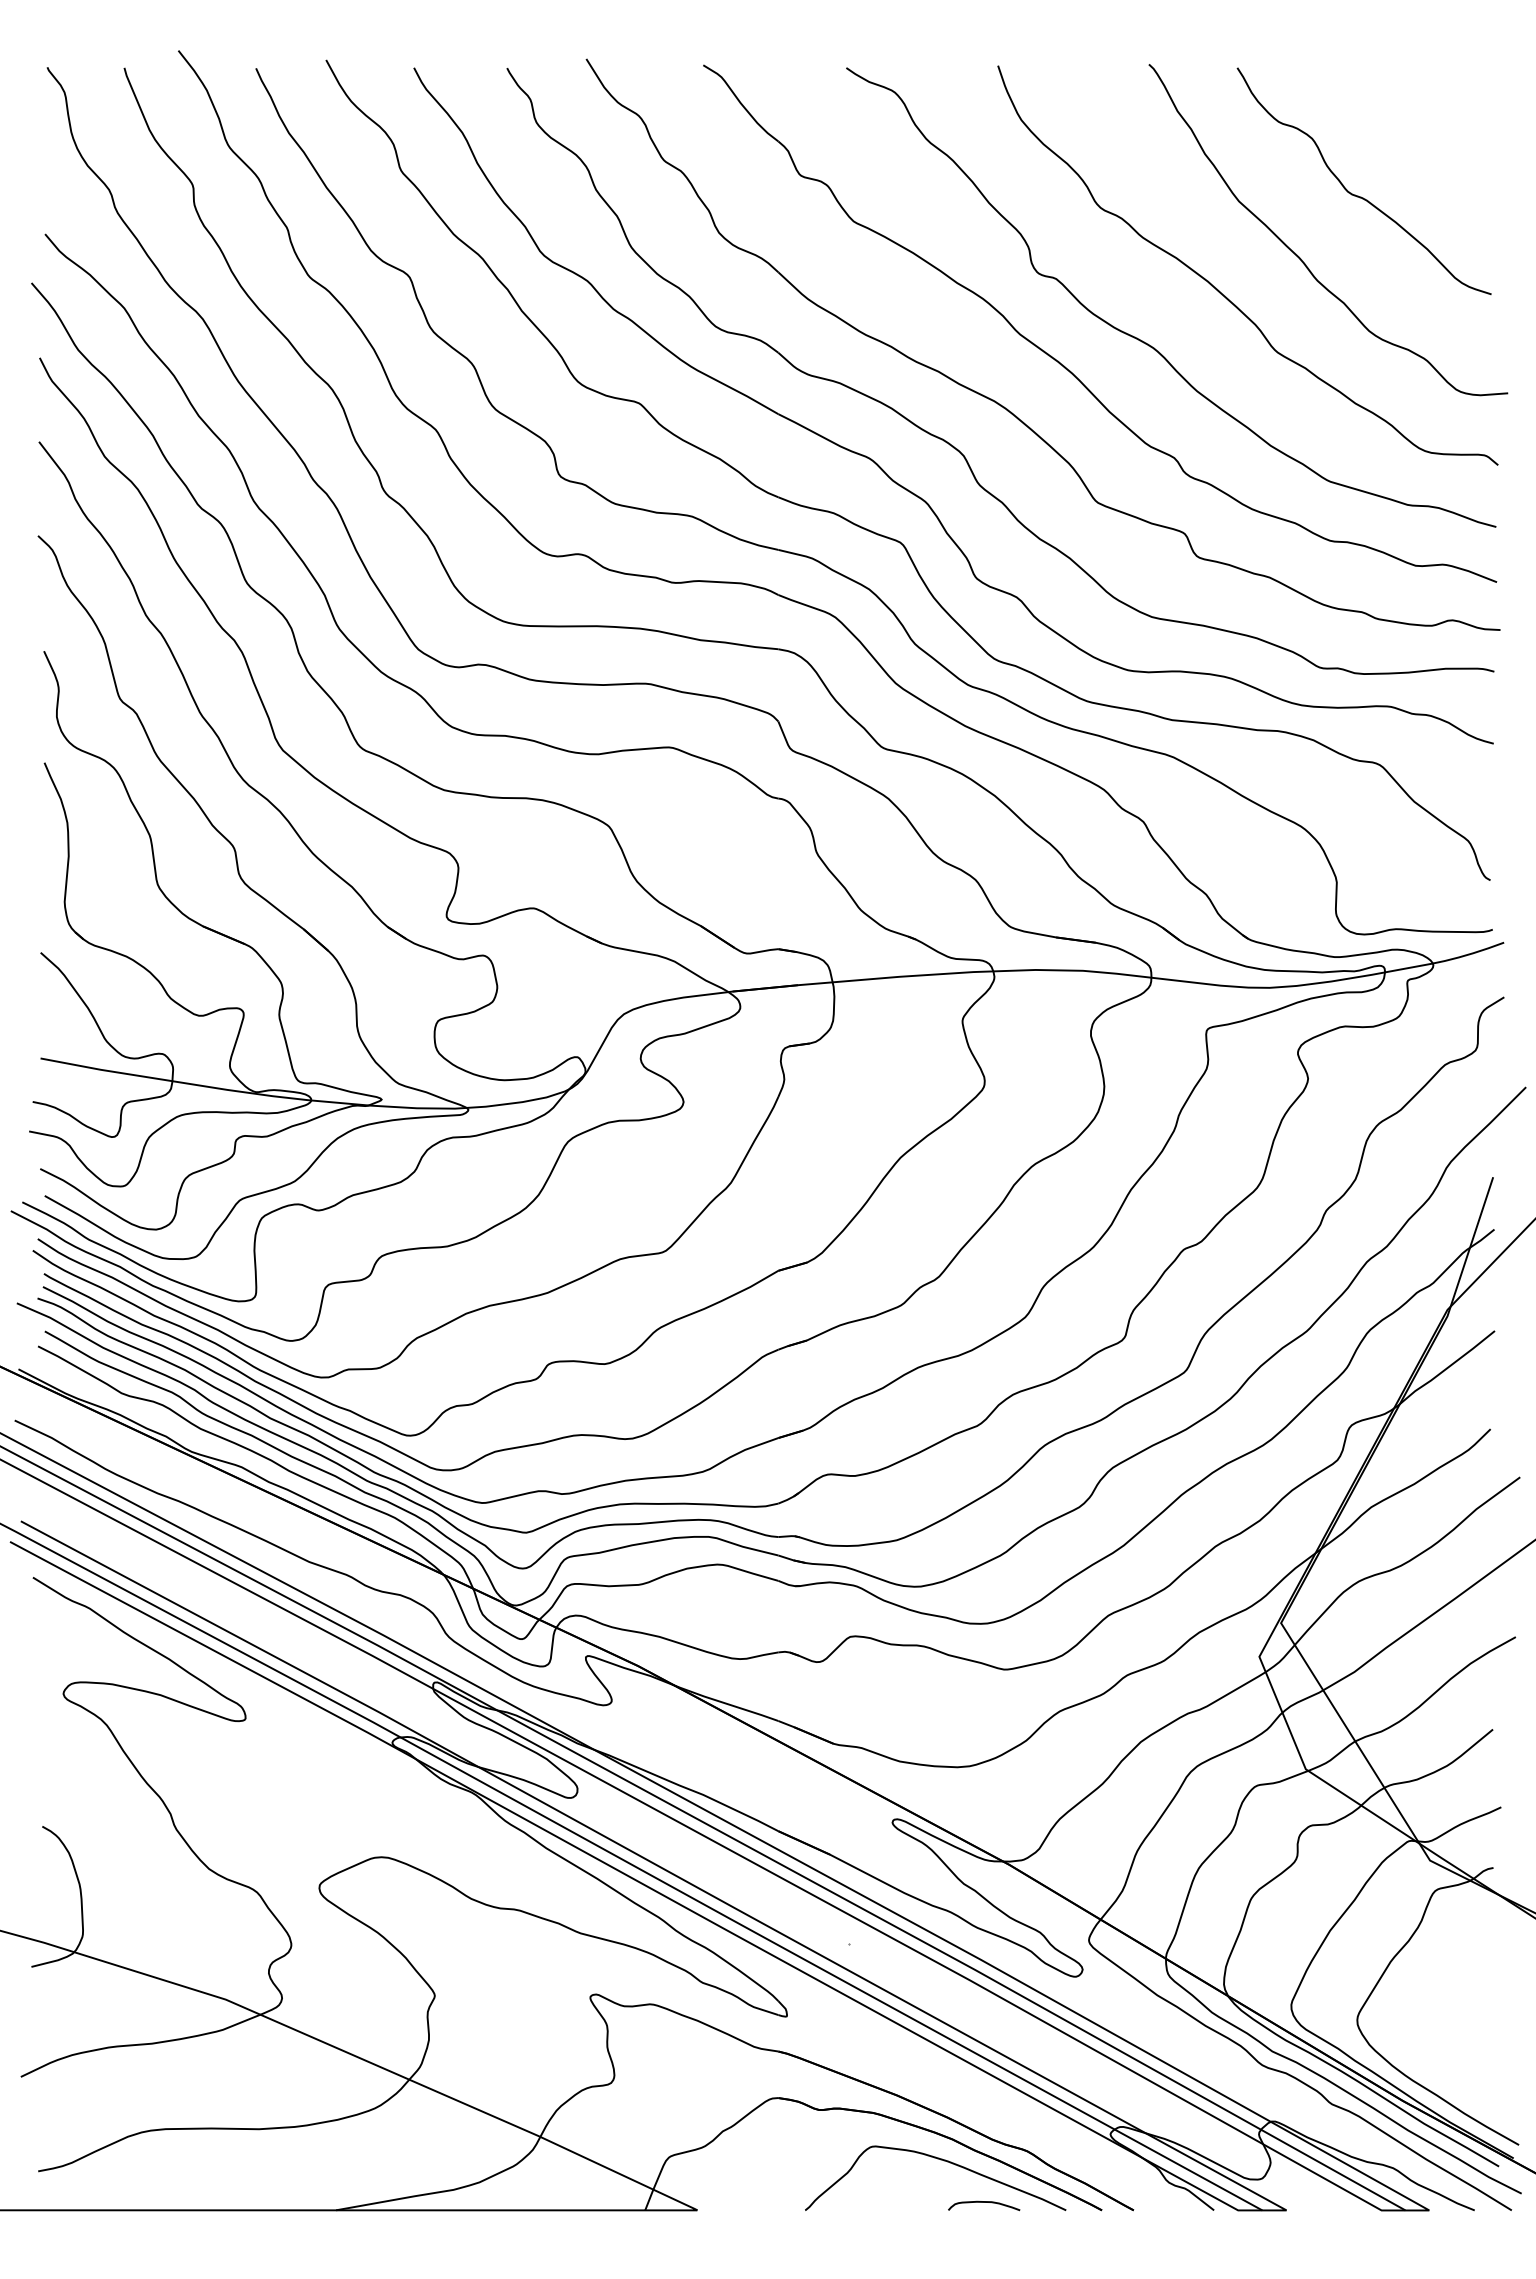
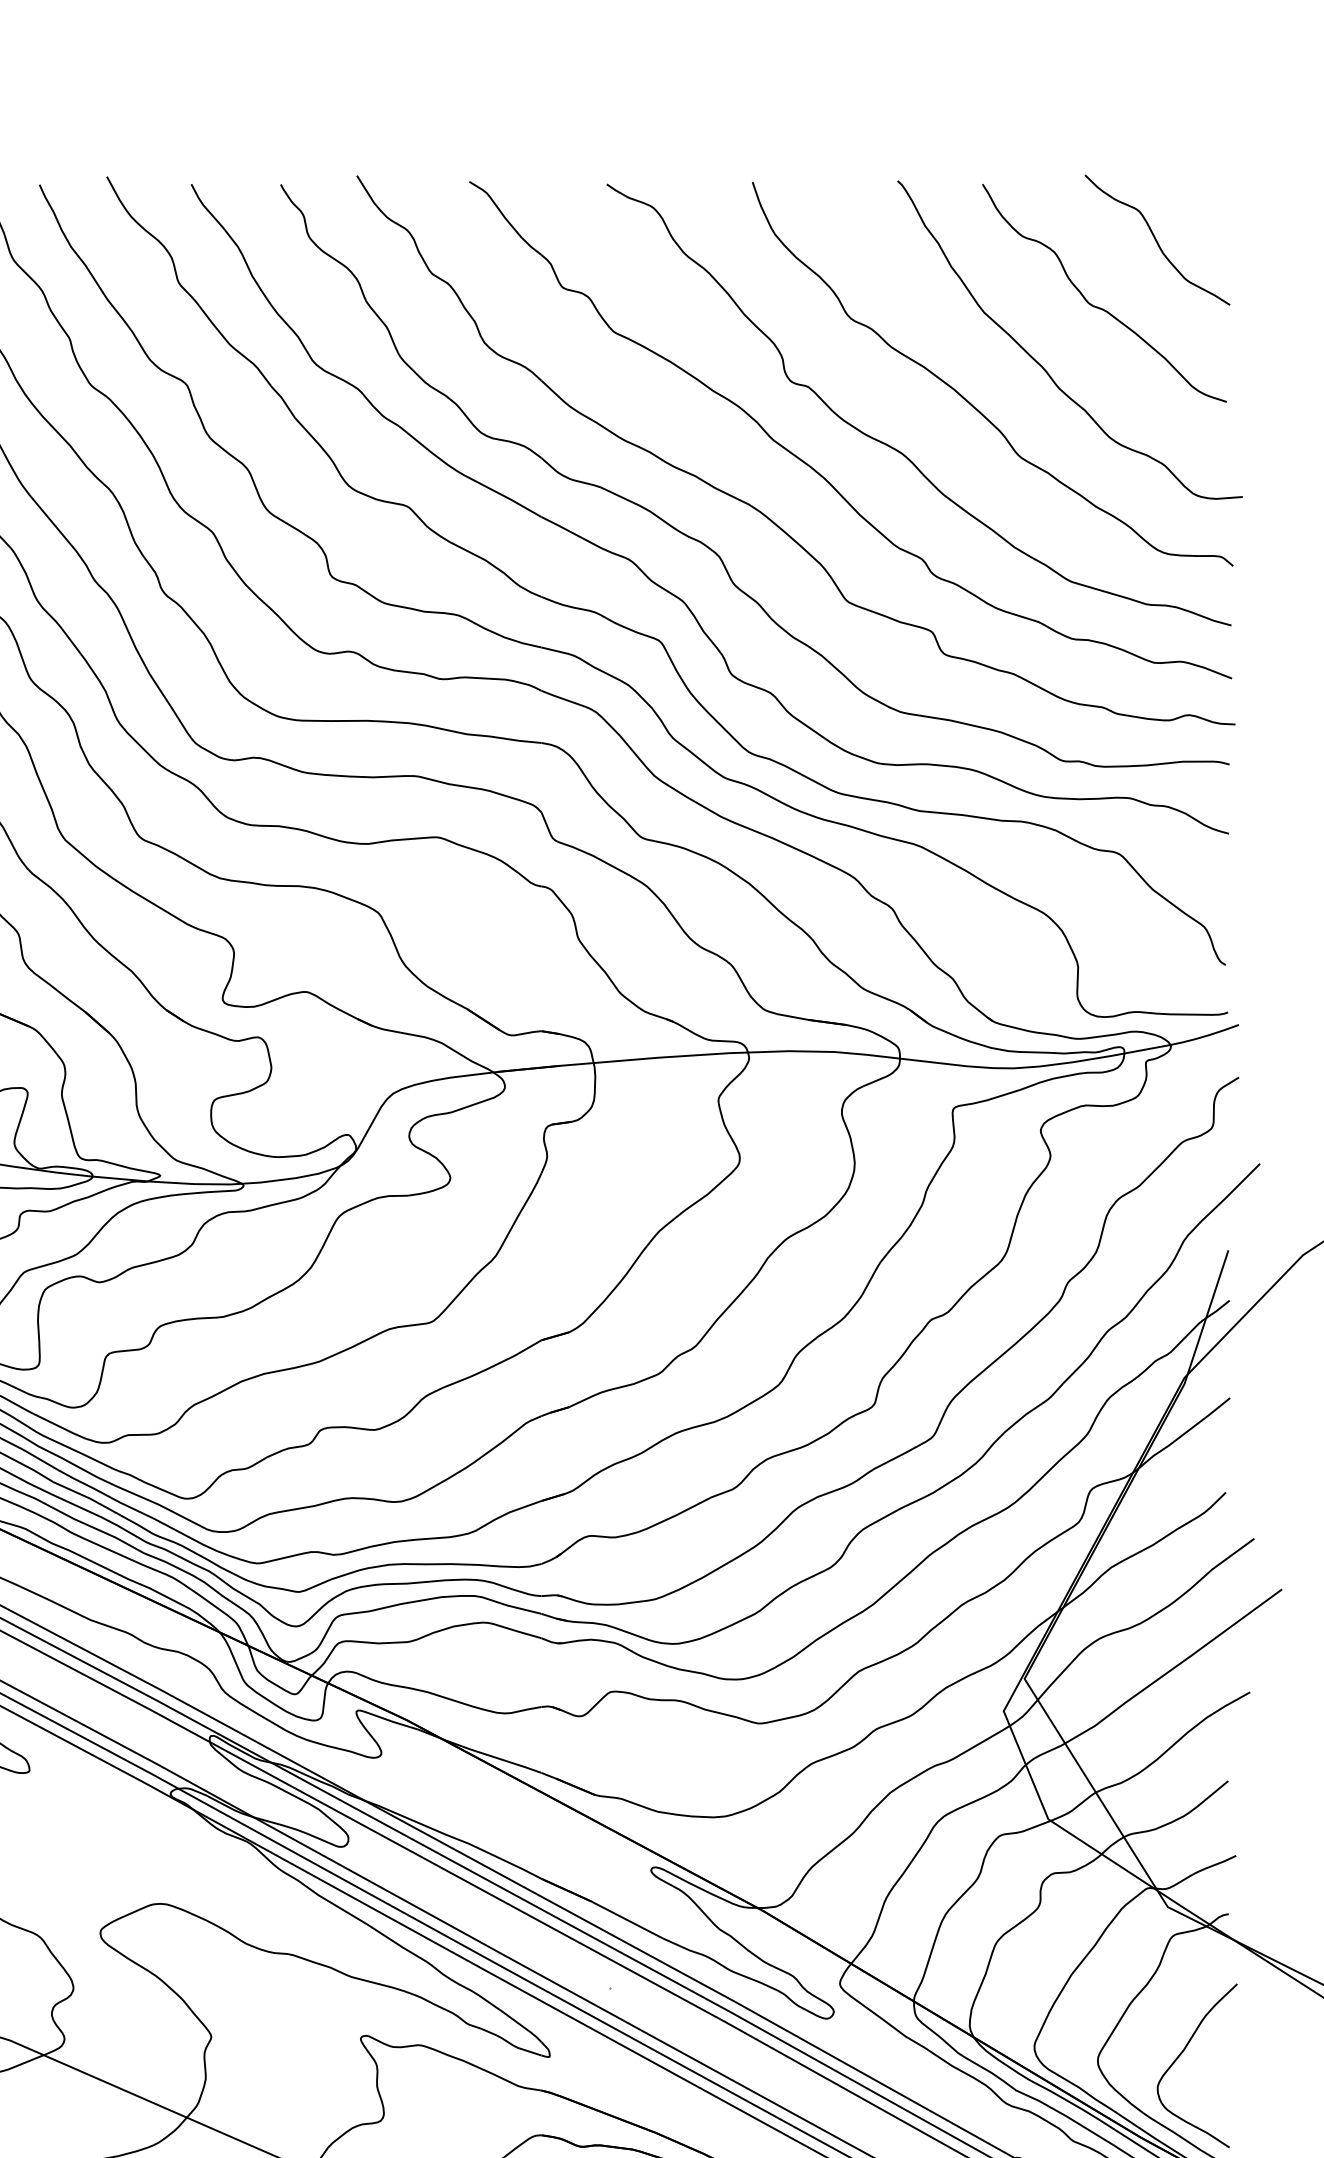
curve: (1418, 125) -> (1156, 239), added
curve: (1443, 2015) -> (1180, 2055), added

